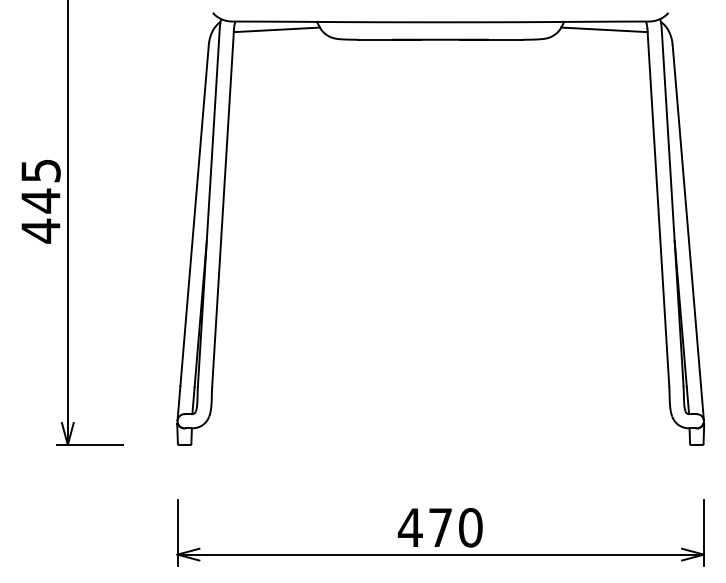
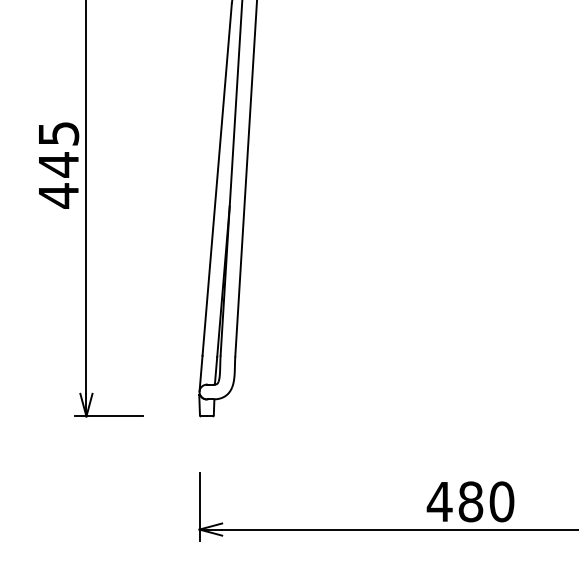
text: (440, 527) -> (470, 501), 470 -> 480

